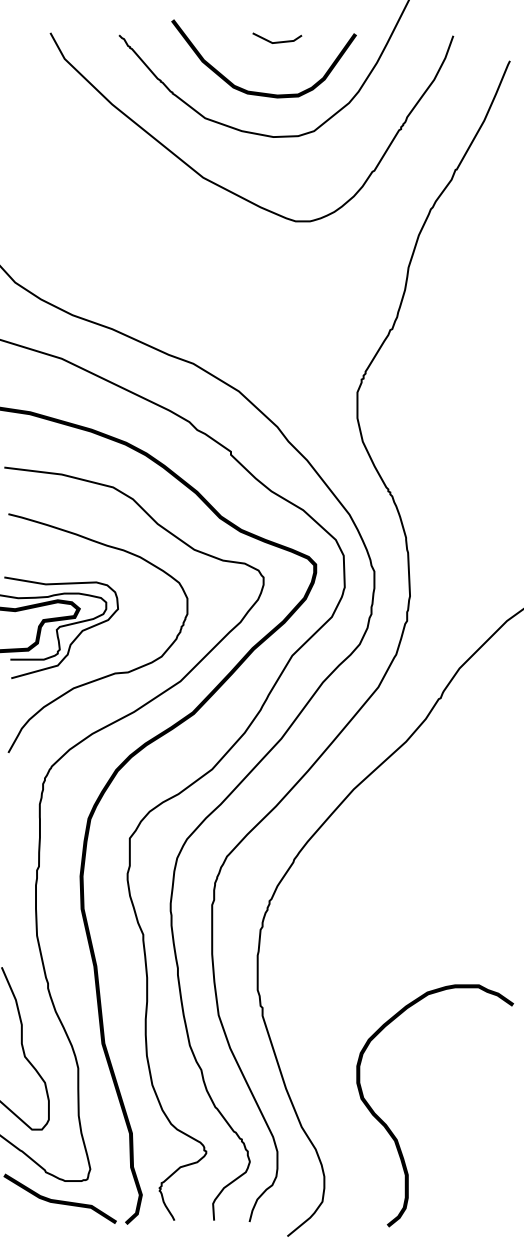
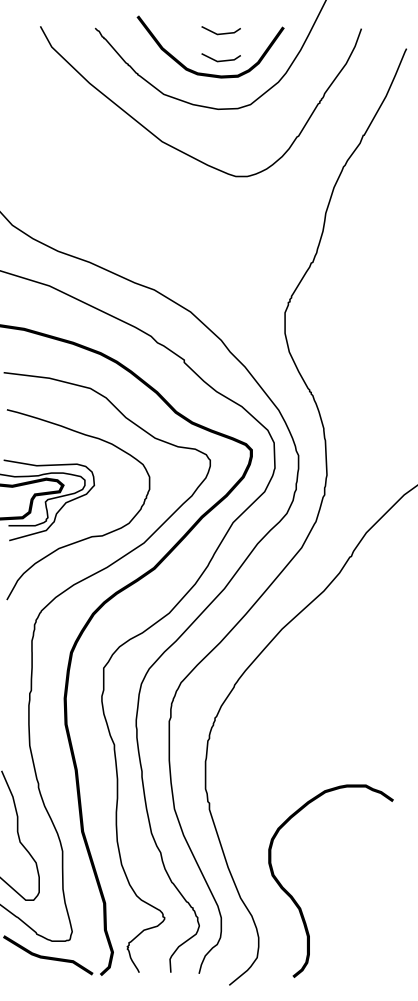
line: (277, 75) -> (221, 60), added
curve: (394, 1134) -> (298, 904), moved

